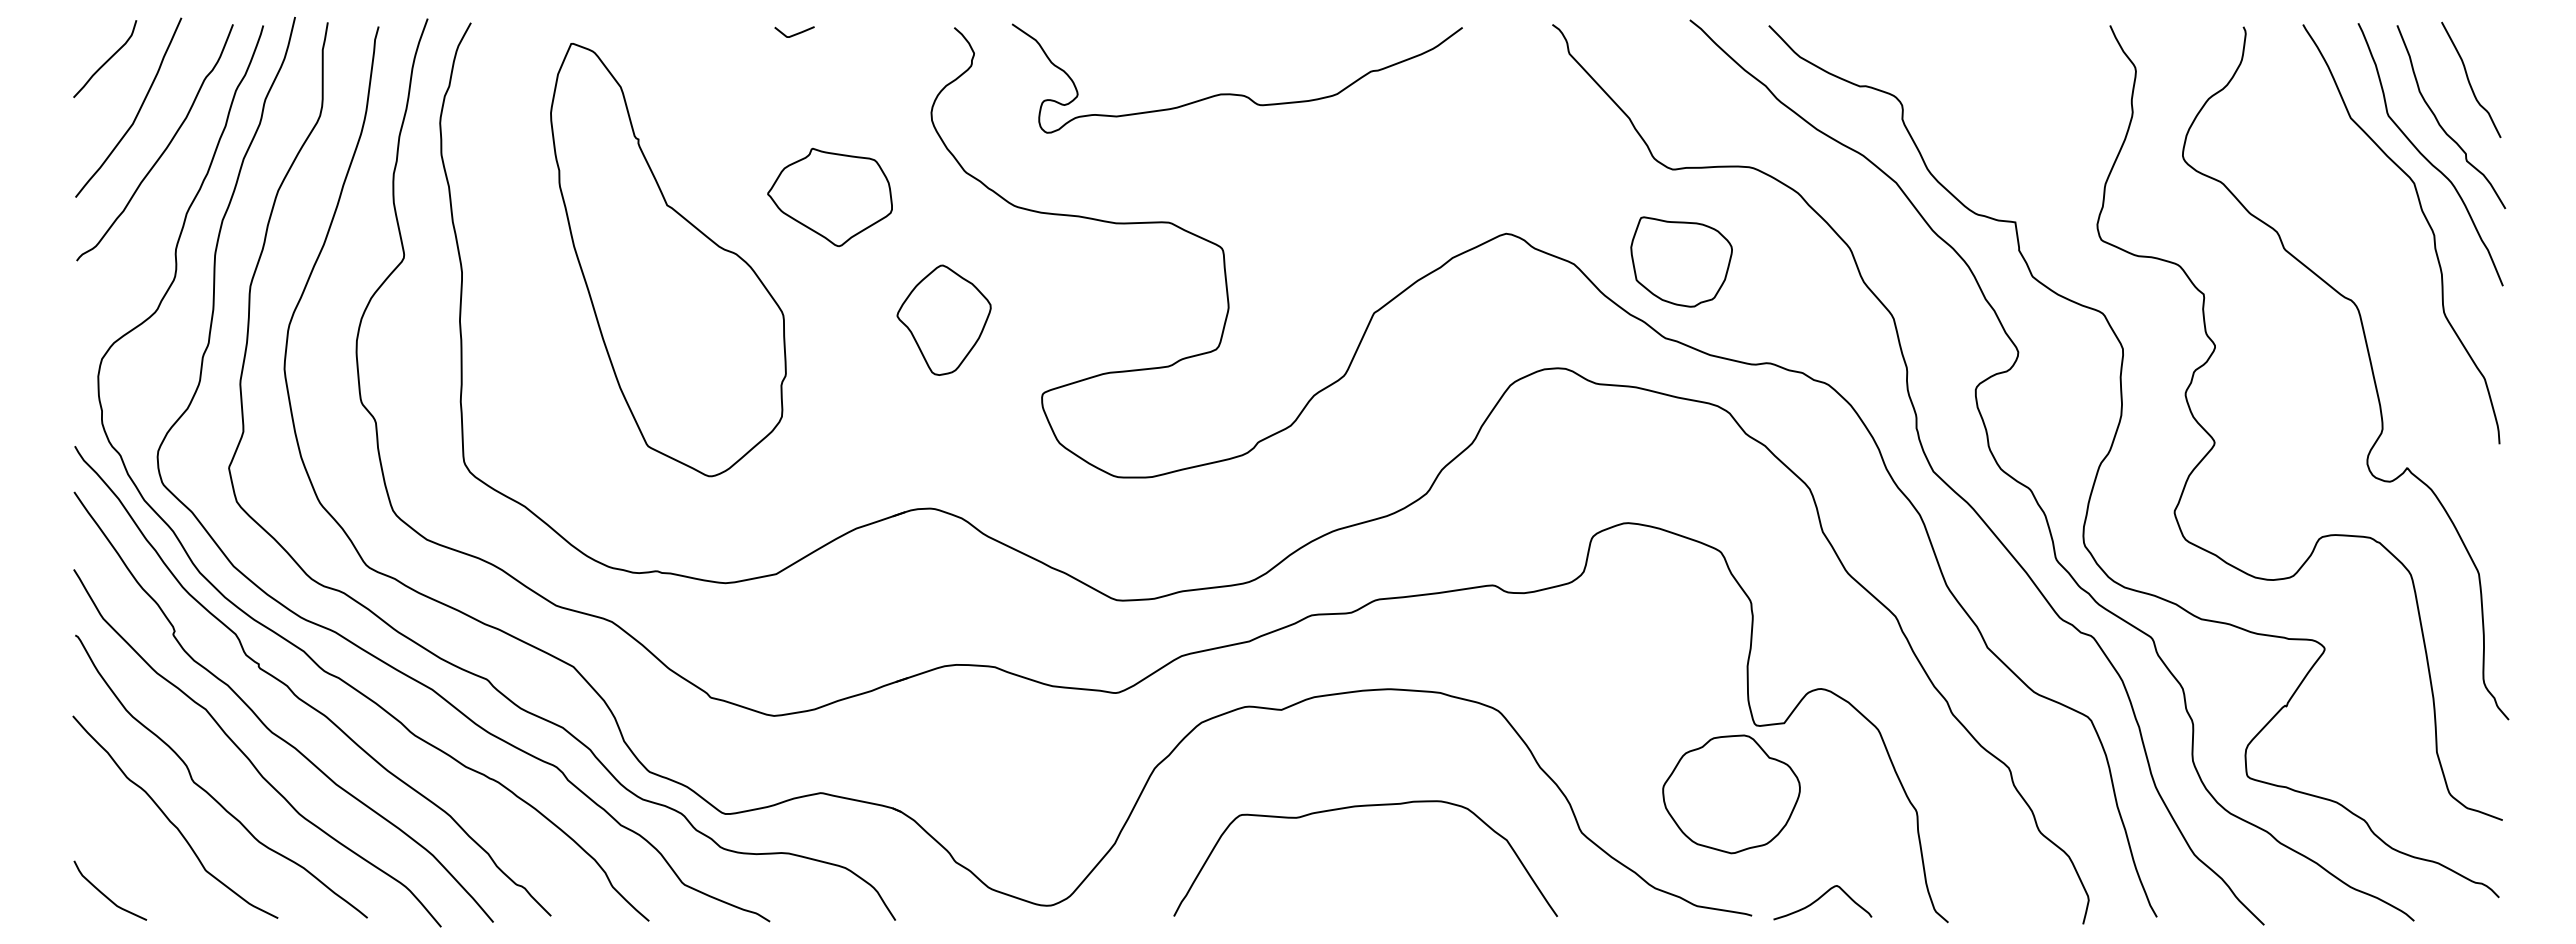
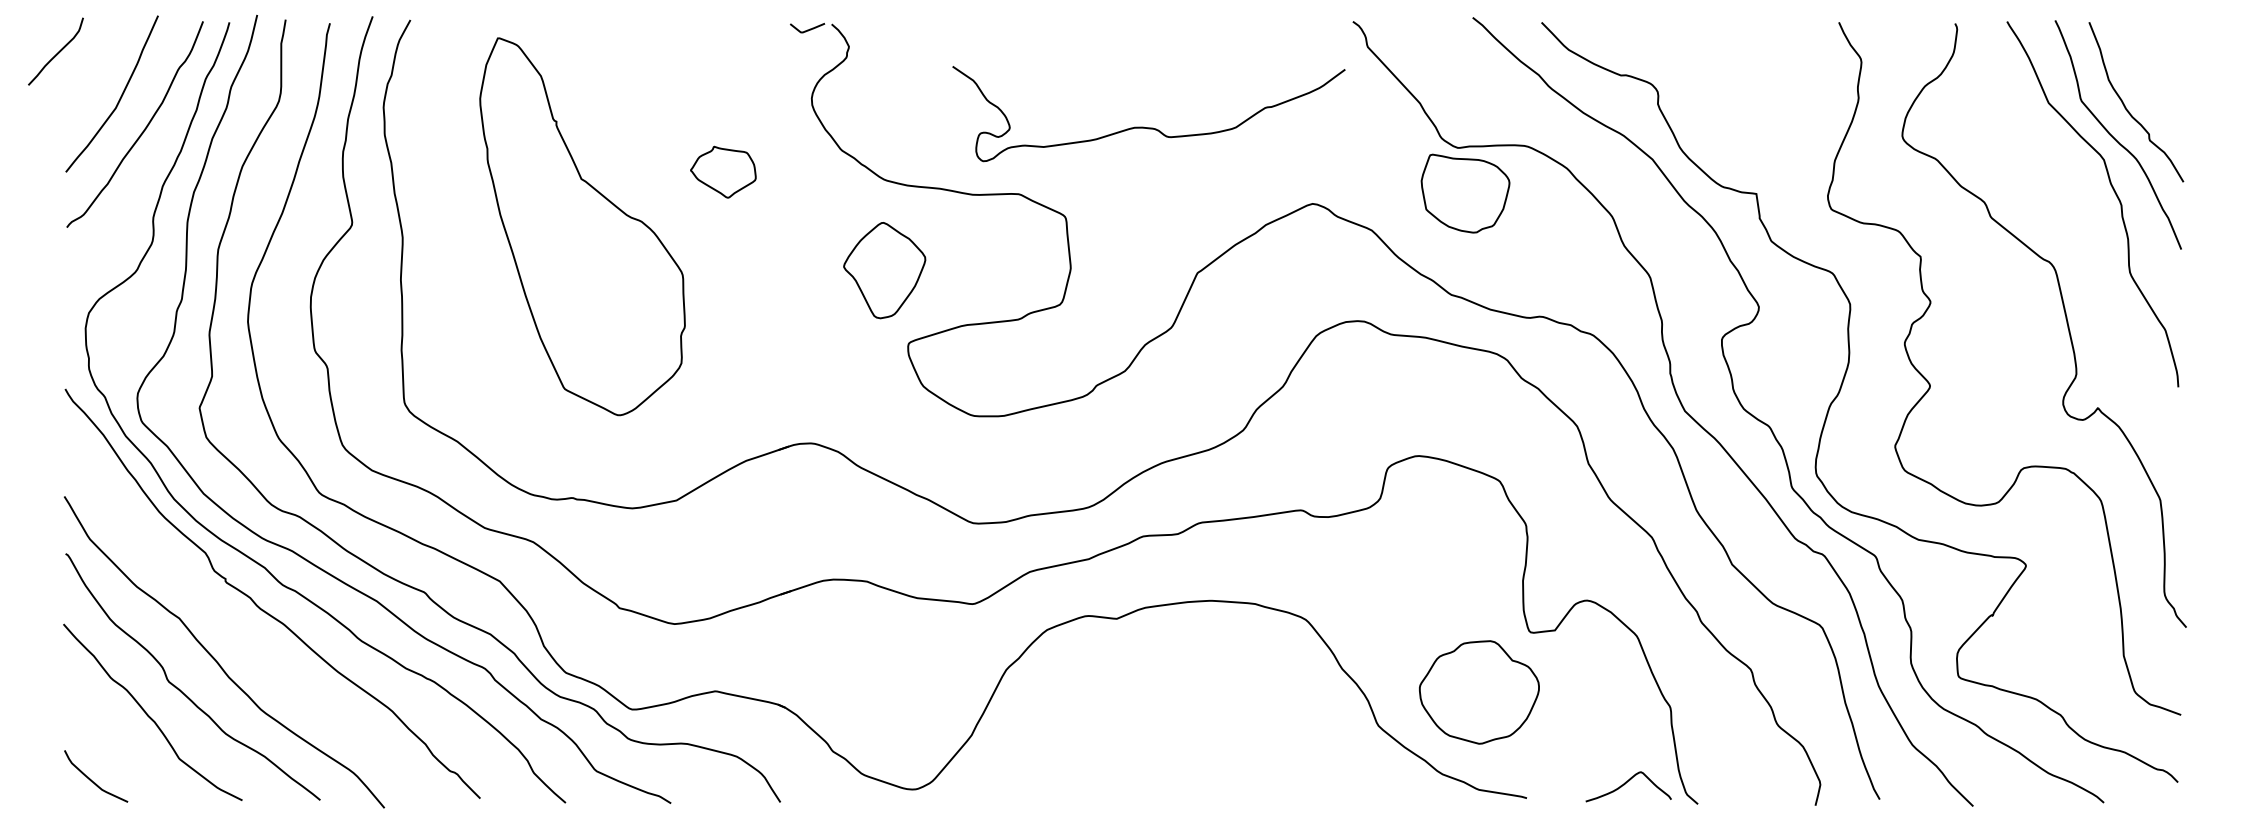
curve: (795, 33) -> (808, 29), moved
curve: (106, 60) -> (57, 52), moved
curve: (2469, 79) -> (2152, 69), removed
curve: (1234, 93) -> (1146, 126), moved
part: (829, 197) -> (722, 172), size x0.6
part: (1681, 261) -> (1465, 193), moved
part: (943, 319) -> (884, 269), moved
curve: (265, 724) -> (231, 631), removed
part: (1731, 794) -> (1479, 692), moved
curve: (1357, 807) -> (1183, 703), removed
curve: (1819, 899) -> (1625, 784), moved

